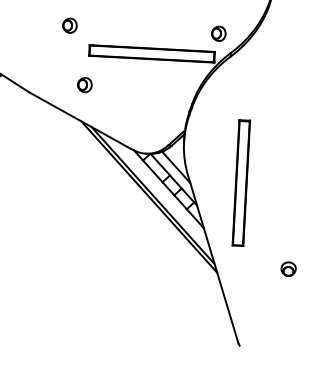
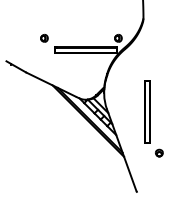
part: (85, 83) -> (53, 66), removed
part: (241, 182) -> (147, 111), moved

